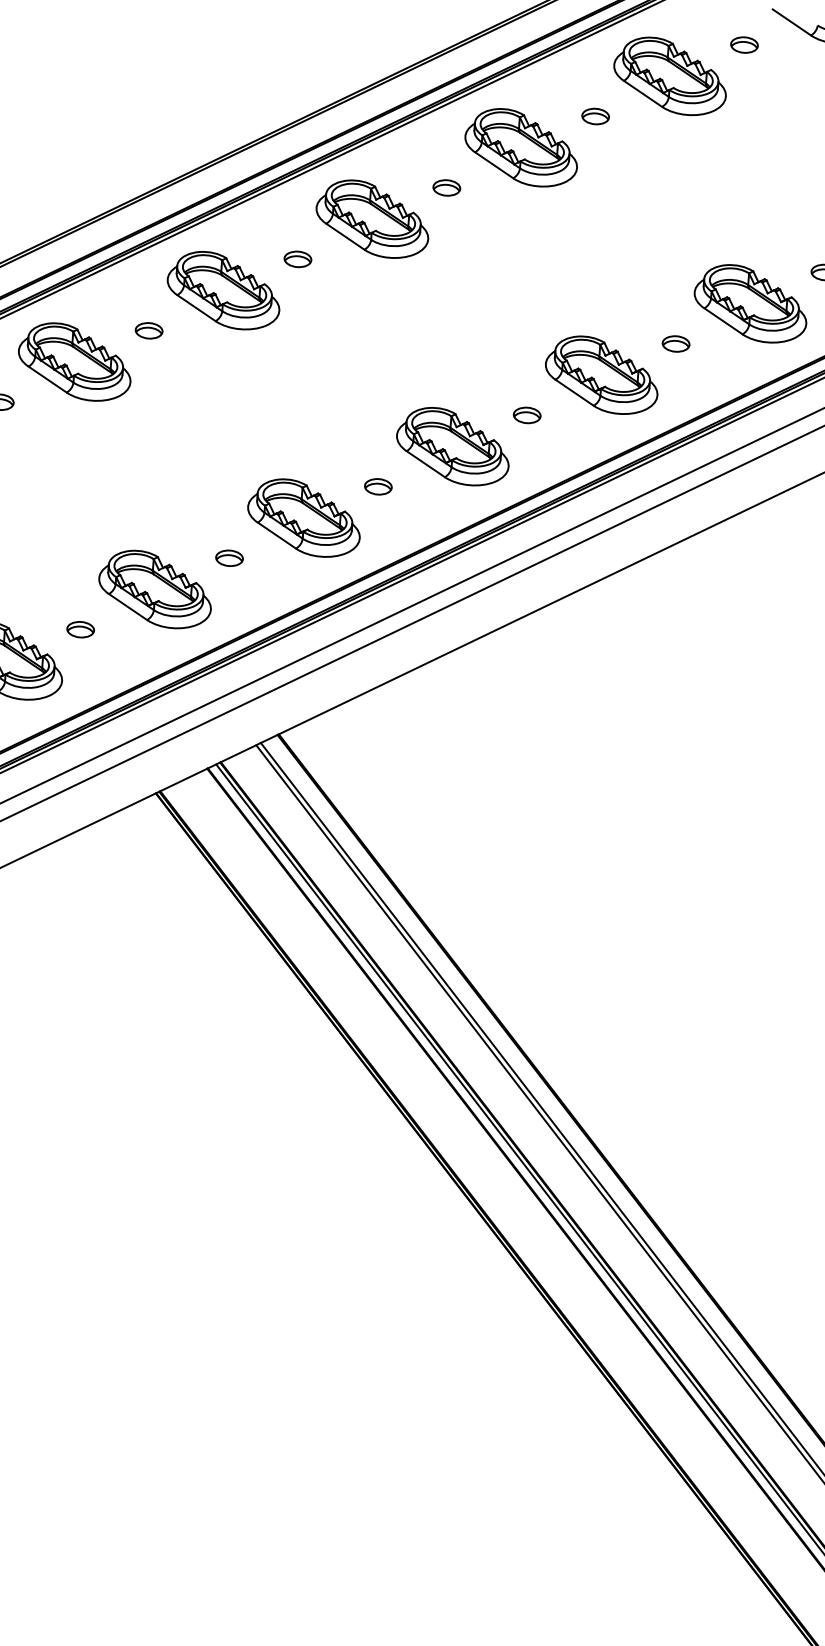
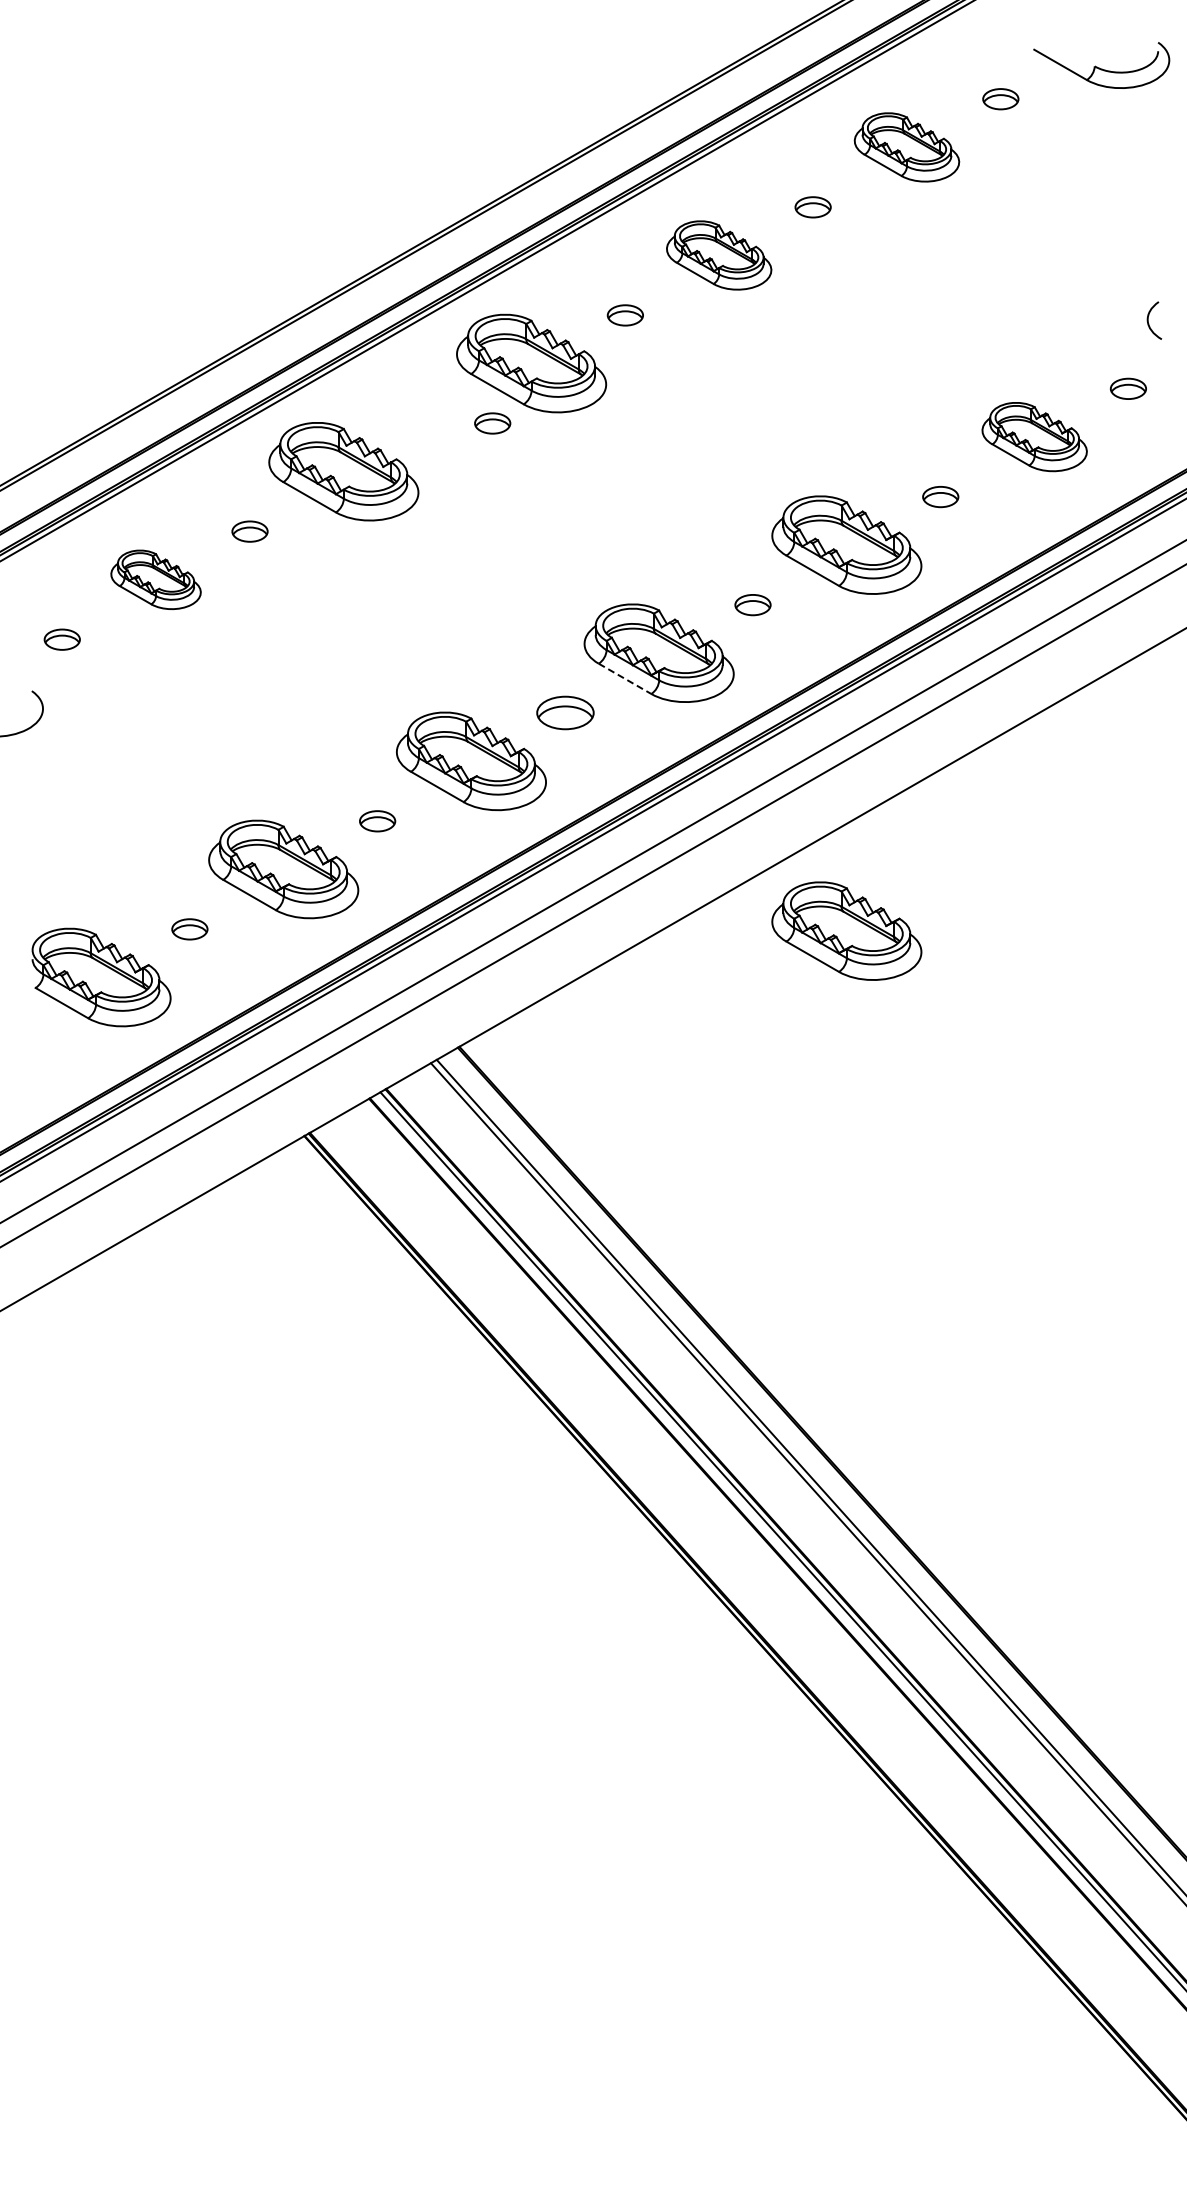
part: (670, 76) -> (906, 147), size x0.7
part: (520, 147) -> (718, 255), size x0.7
part: (297, 259) -> (492, 423), moved
part: (750, 303) -> (1034, 436), size x0.7
part: (74, 361) -> (155, 579), size x0.6
line: (426, 464) -> (625, 679), solid -> dashed
part: (377, 487) -> (564, 713), size x1.6
part: (579, 668) -> (846, 930), added

